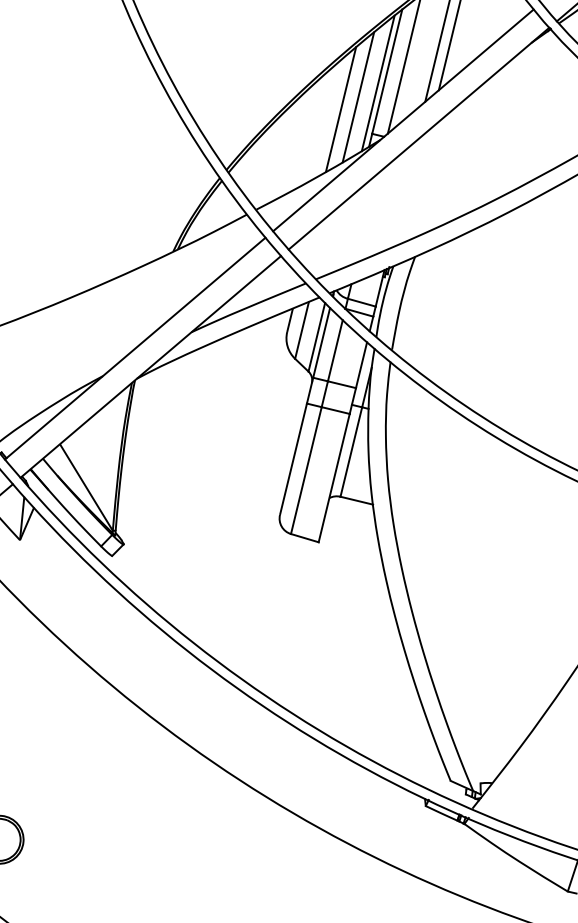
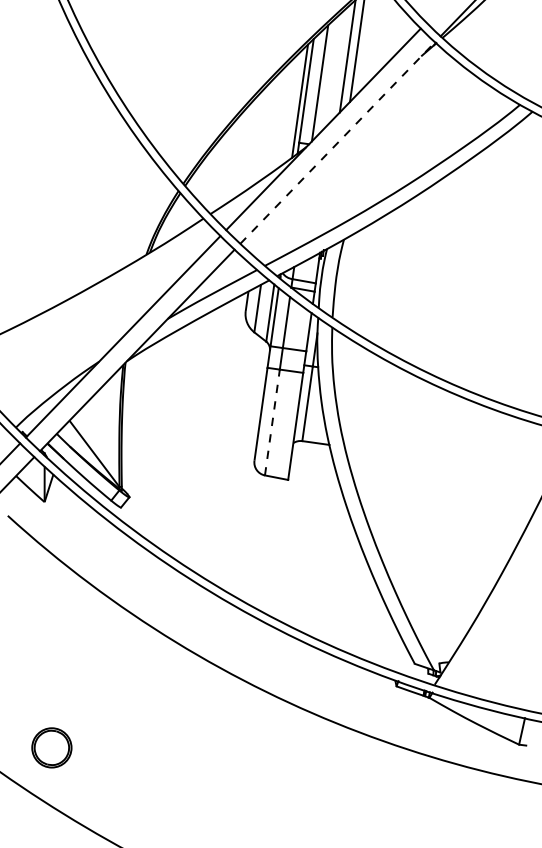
line: (357, 97) -> (284, 114), removed
line: (340, 109) -> (271, 125), removed
line: (418, 138) -> (337, 142), solid -> dashed
line: (306, 470) -> (272, 422), solid -> dashed

